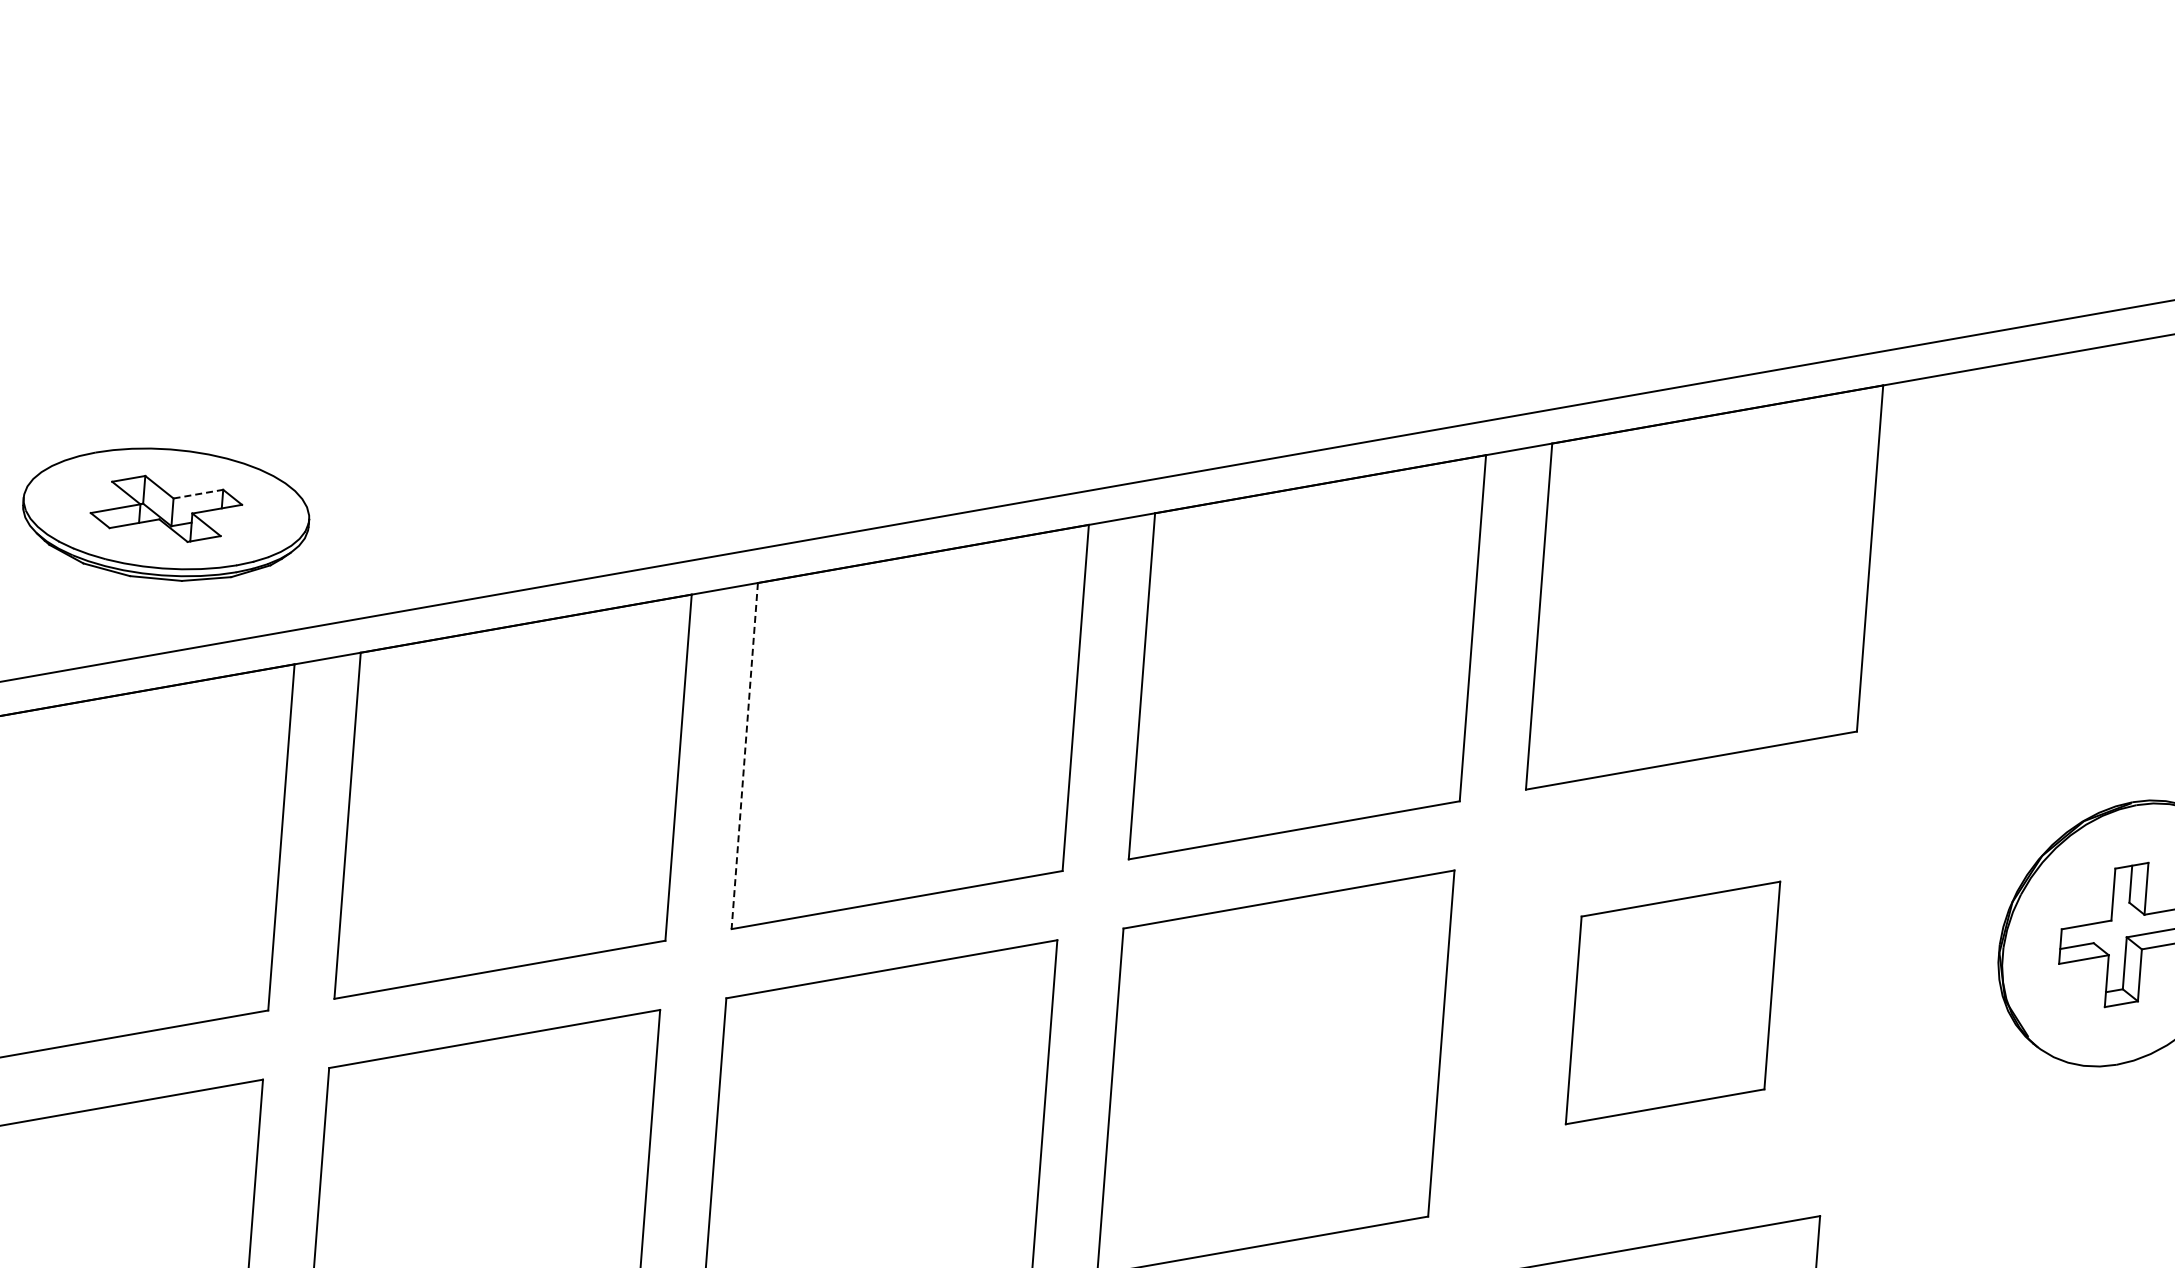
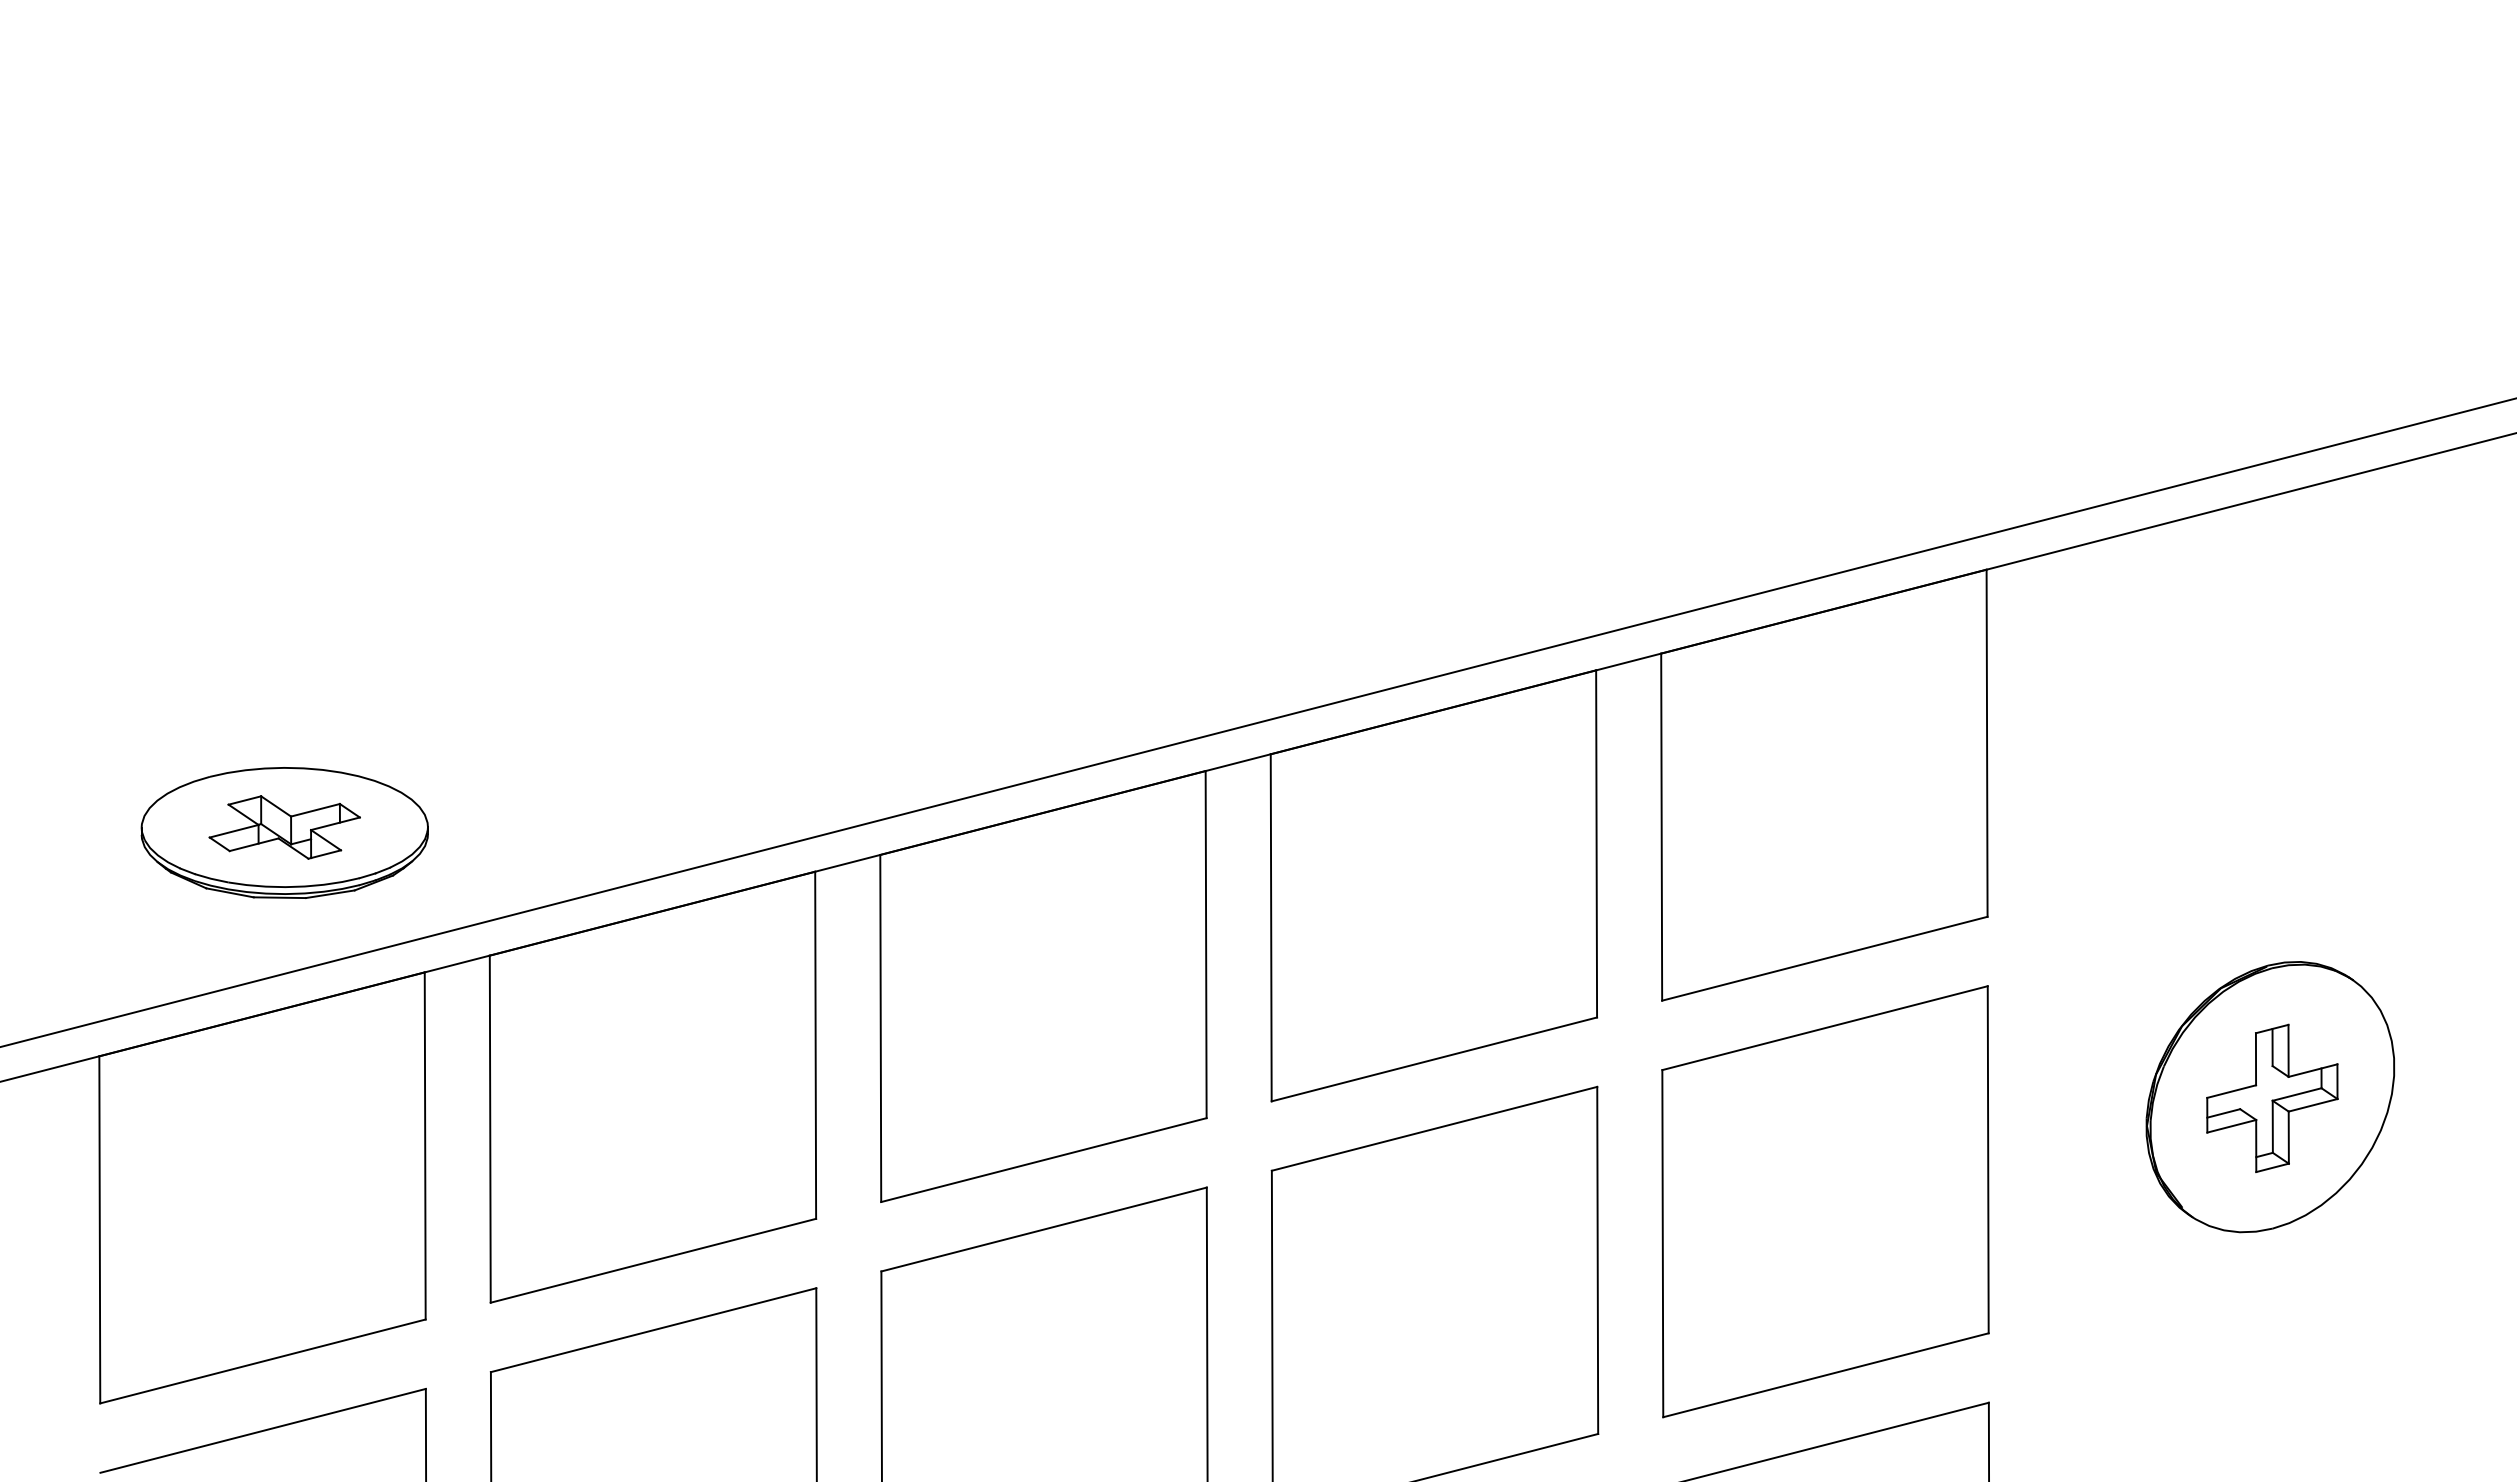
line: (198, 494) -> (315, 810), dashed -> solid
line: (744, 756) -> (880, 1028), dashed -> solid
part: (1673, 1002) -> (1825, 1201), size x1.67

